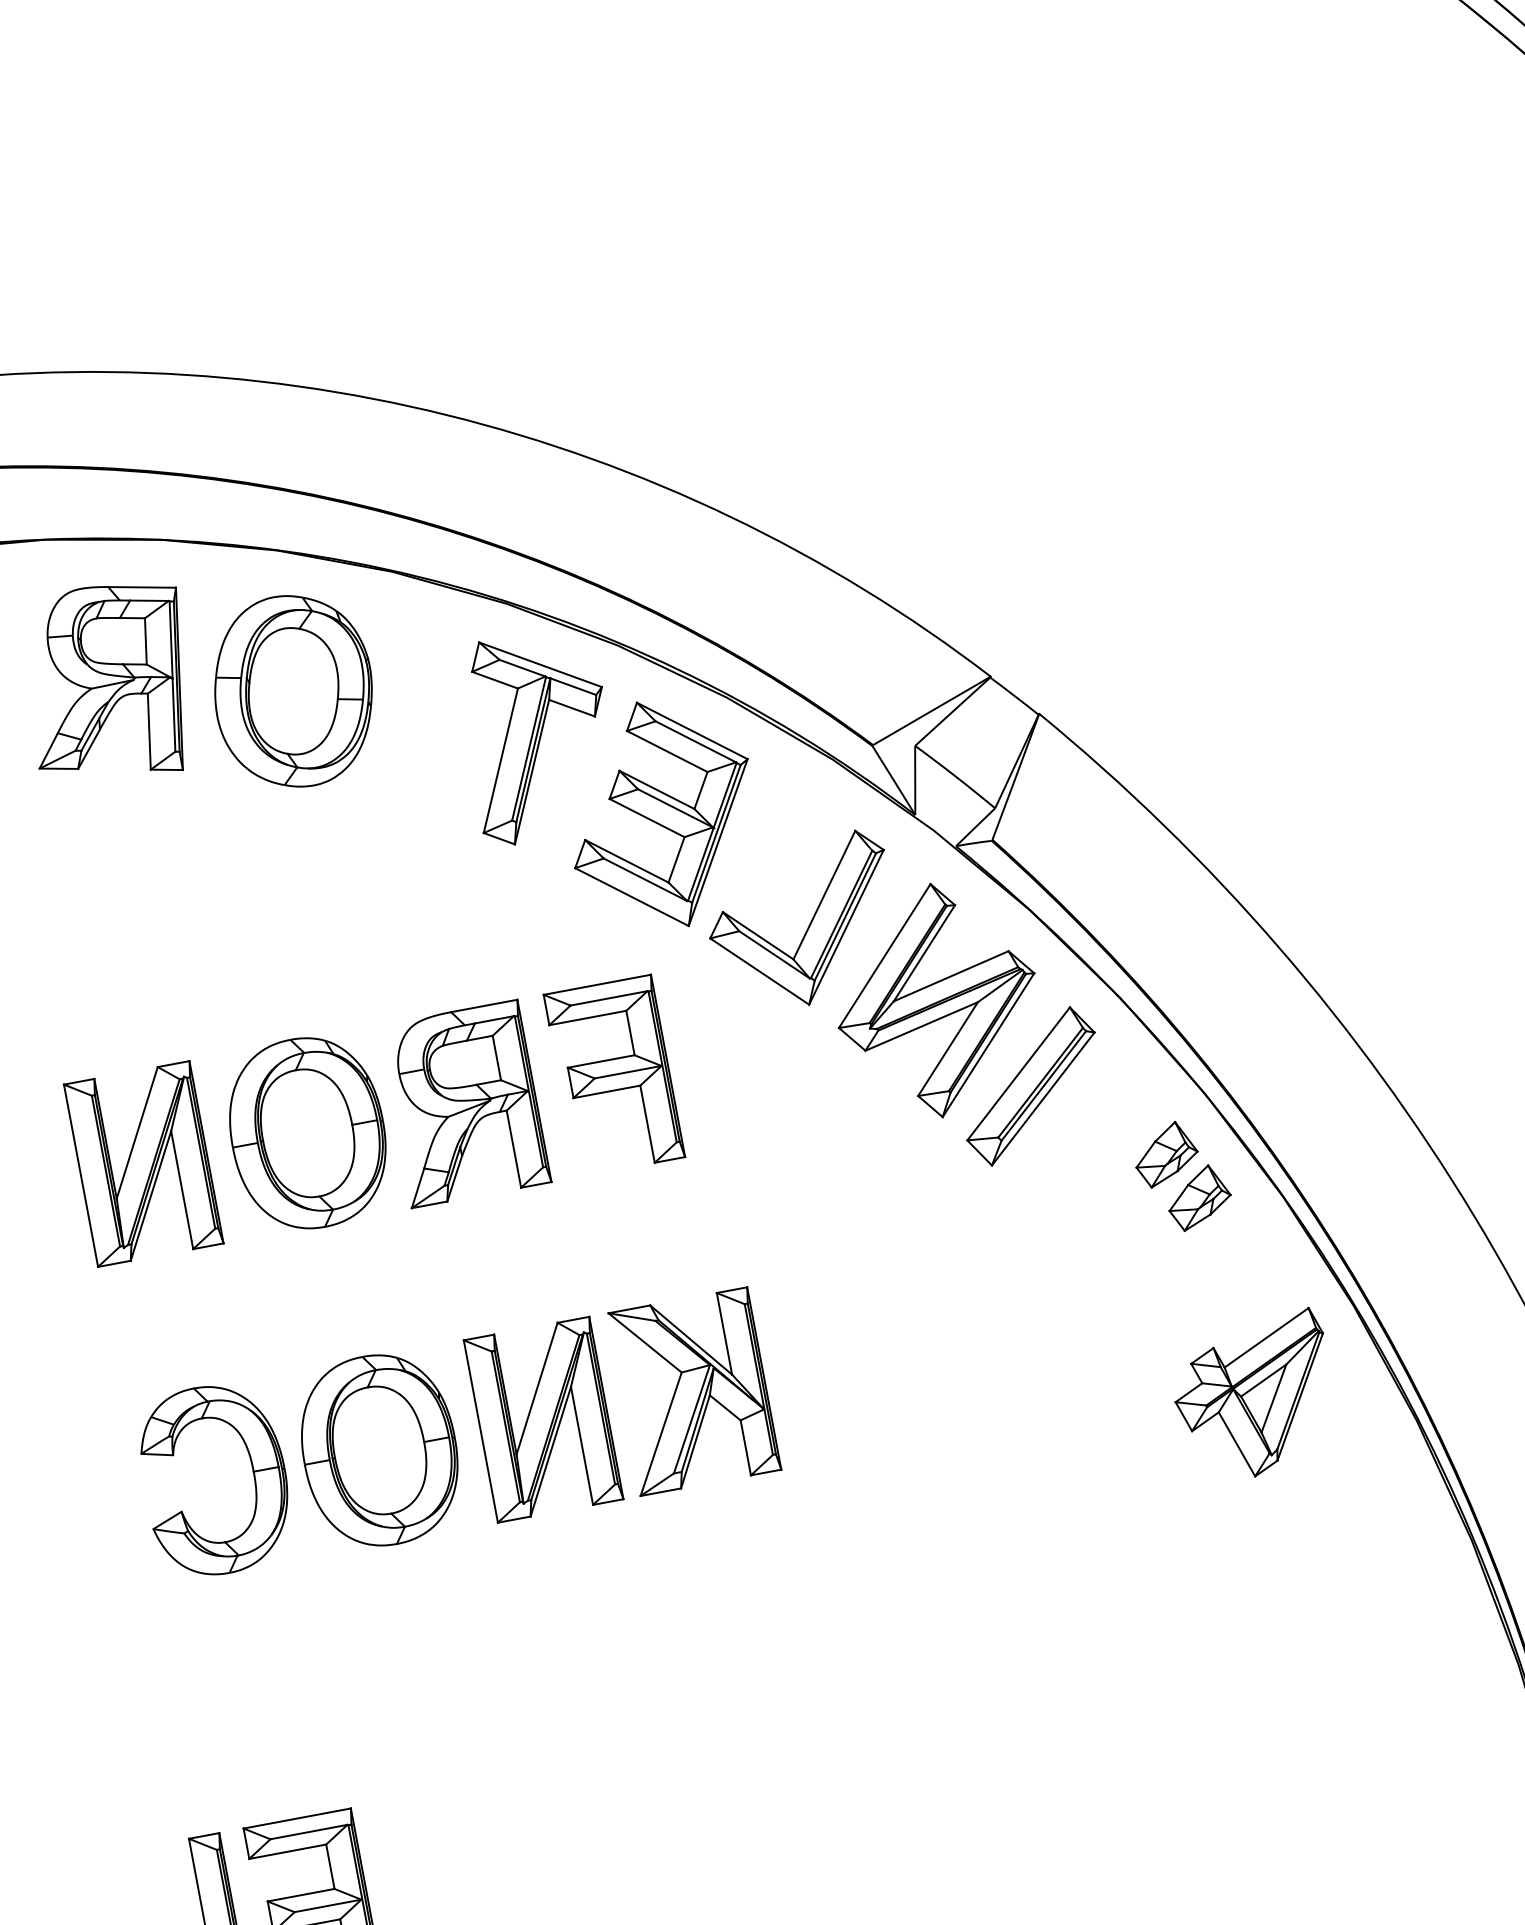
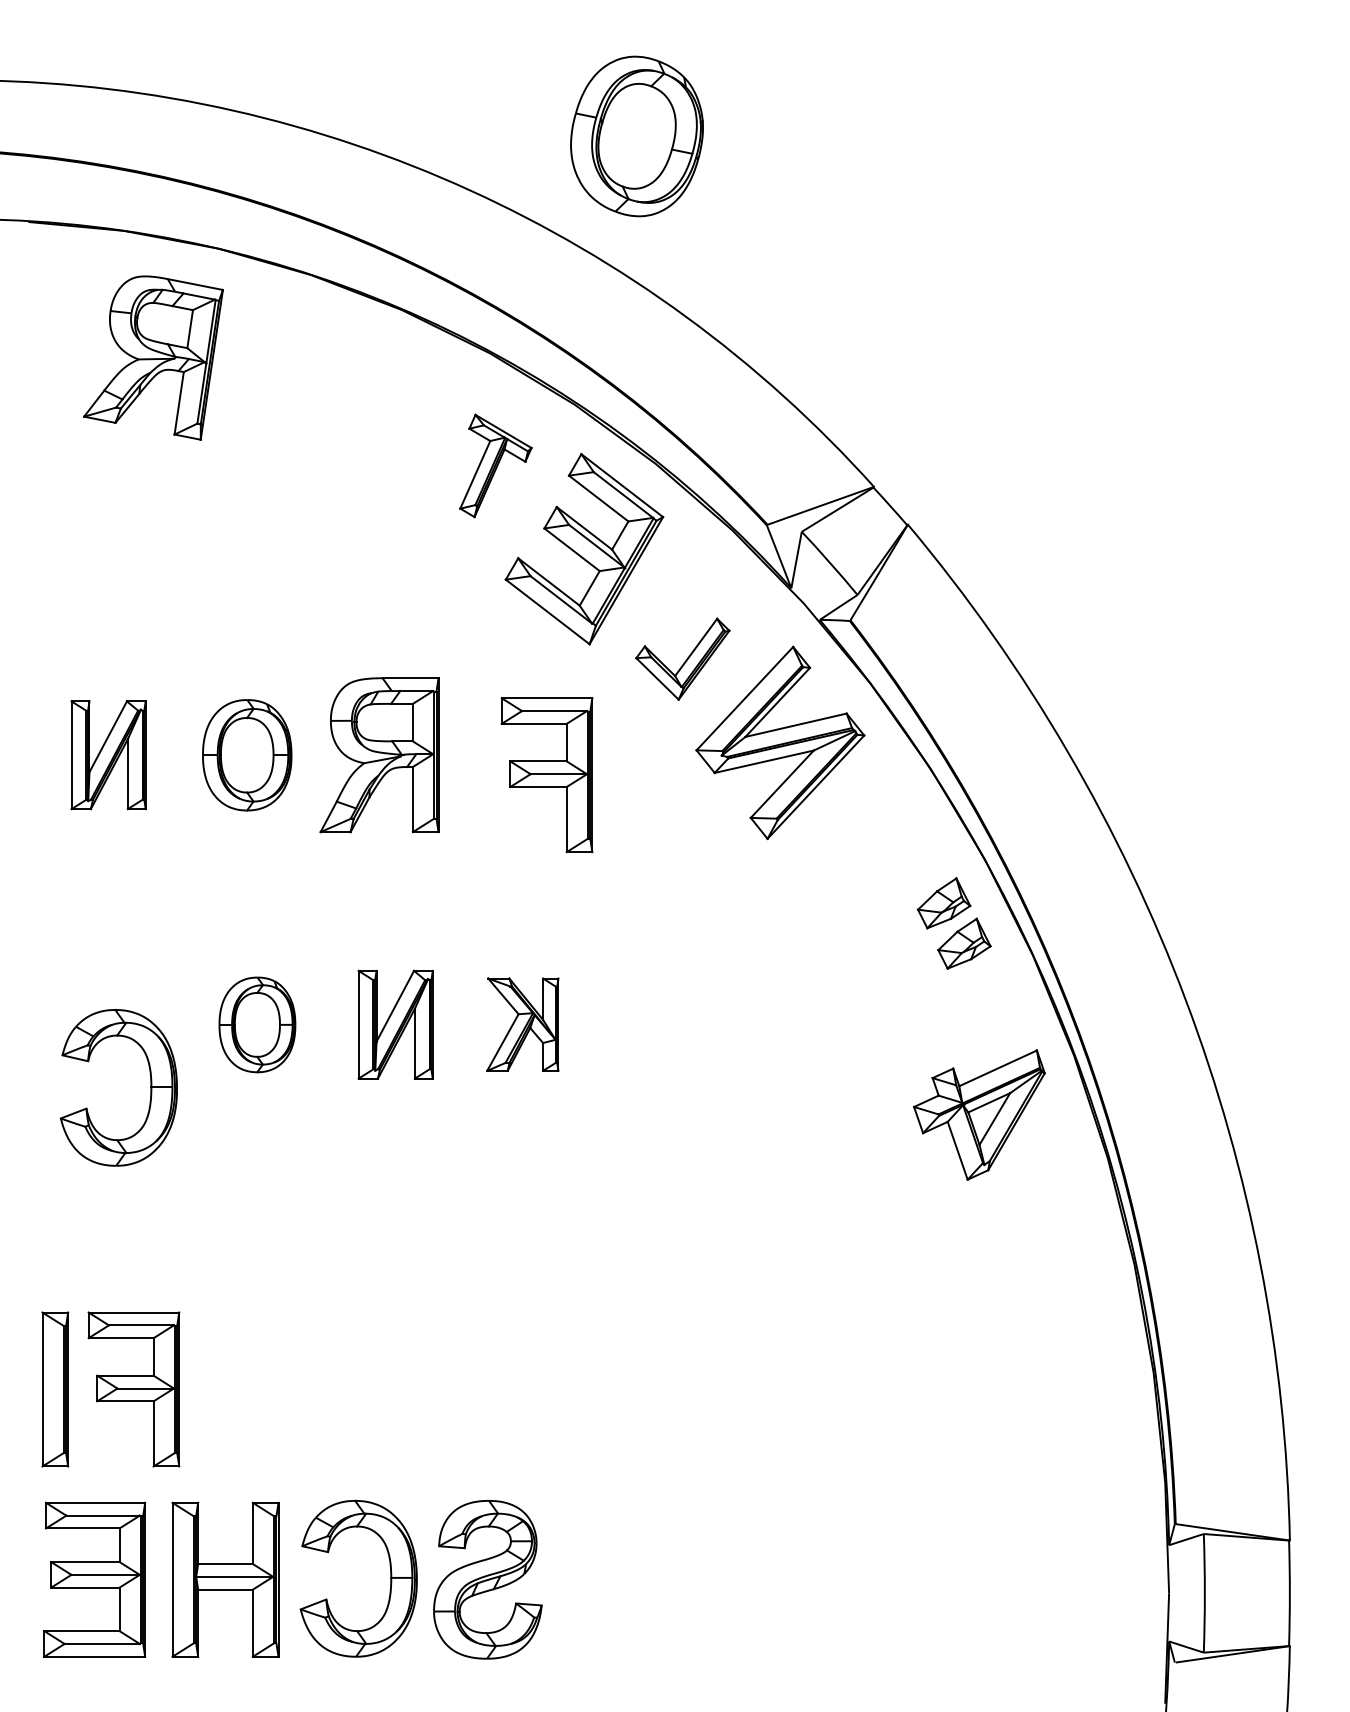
part: (292, 691) -> (636, 136), moved
part: (537, 735) -> (495, 465), size x0.6
part: (801, 922) -> (682, 658), size x0.6
part: (613, 1076) -> (546, 775), moved
part: (1031, 1086) -> (844, 827), removed
part: (308, 1133) -> (247, 755), size x0.7
part: (143, 1164) -> (108, 755), size x0.7
part: (693, 1391) -> (522, 1024), size x0.6
part: (543, 1419) -> (395, 1024), size x0.7
part: (379, 1450) -> (257, 1024), size x0.6
part: (252, 1472) -> (150, 1087), moved

